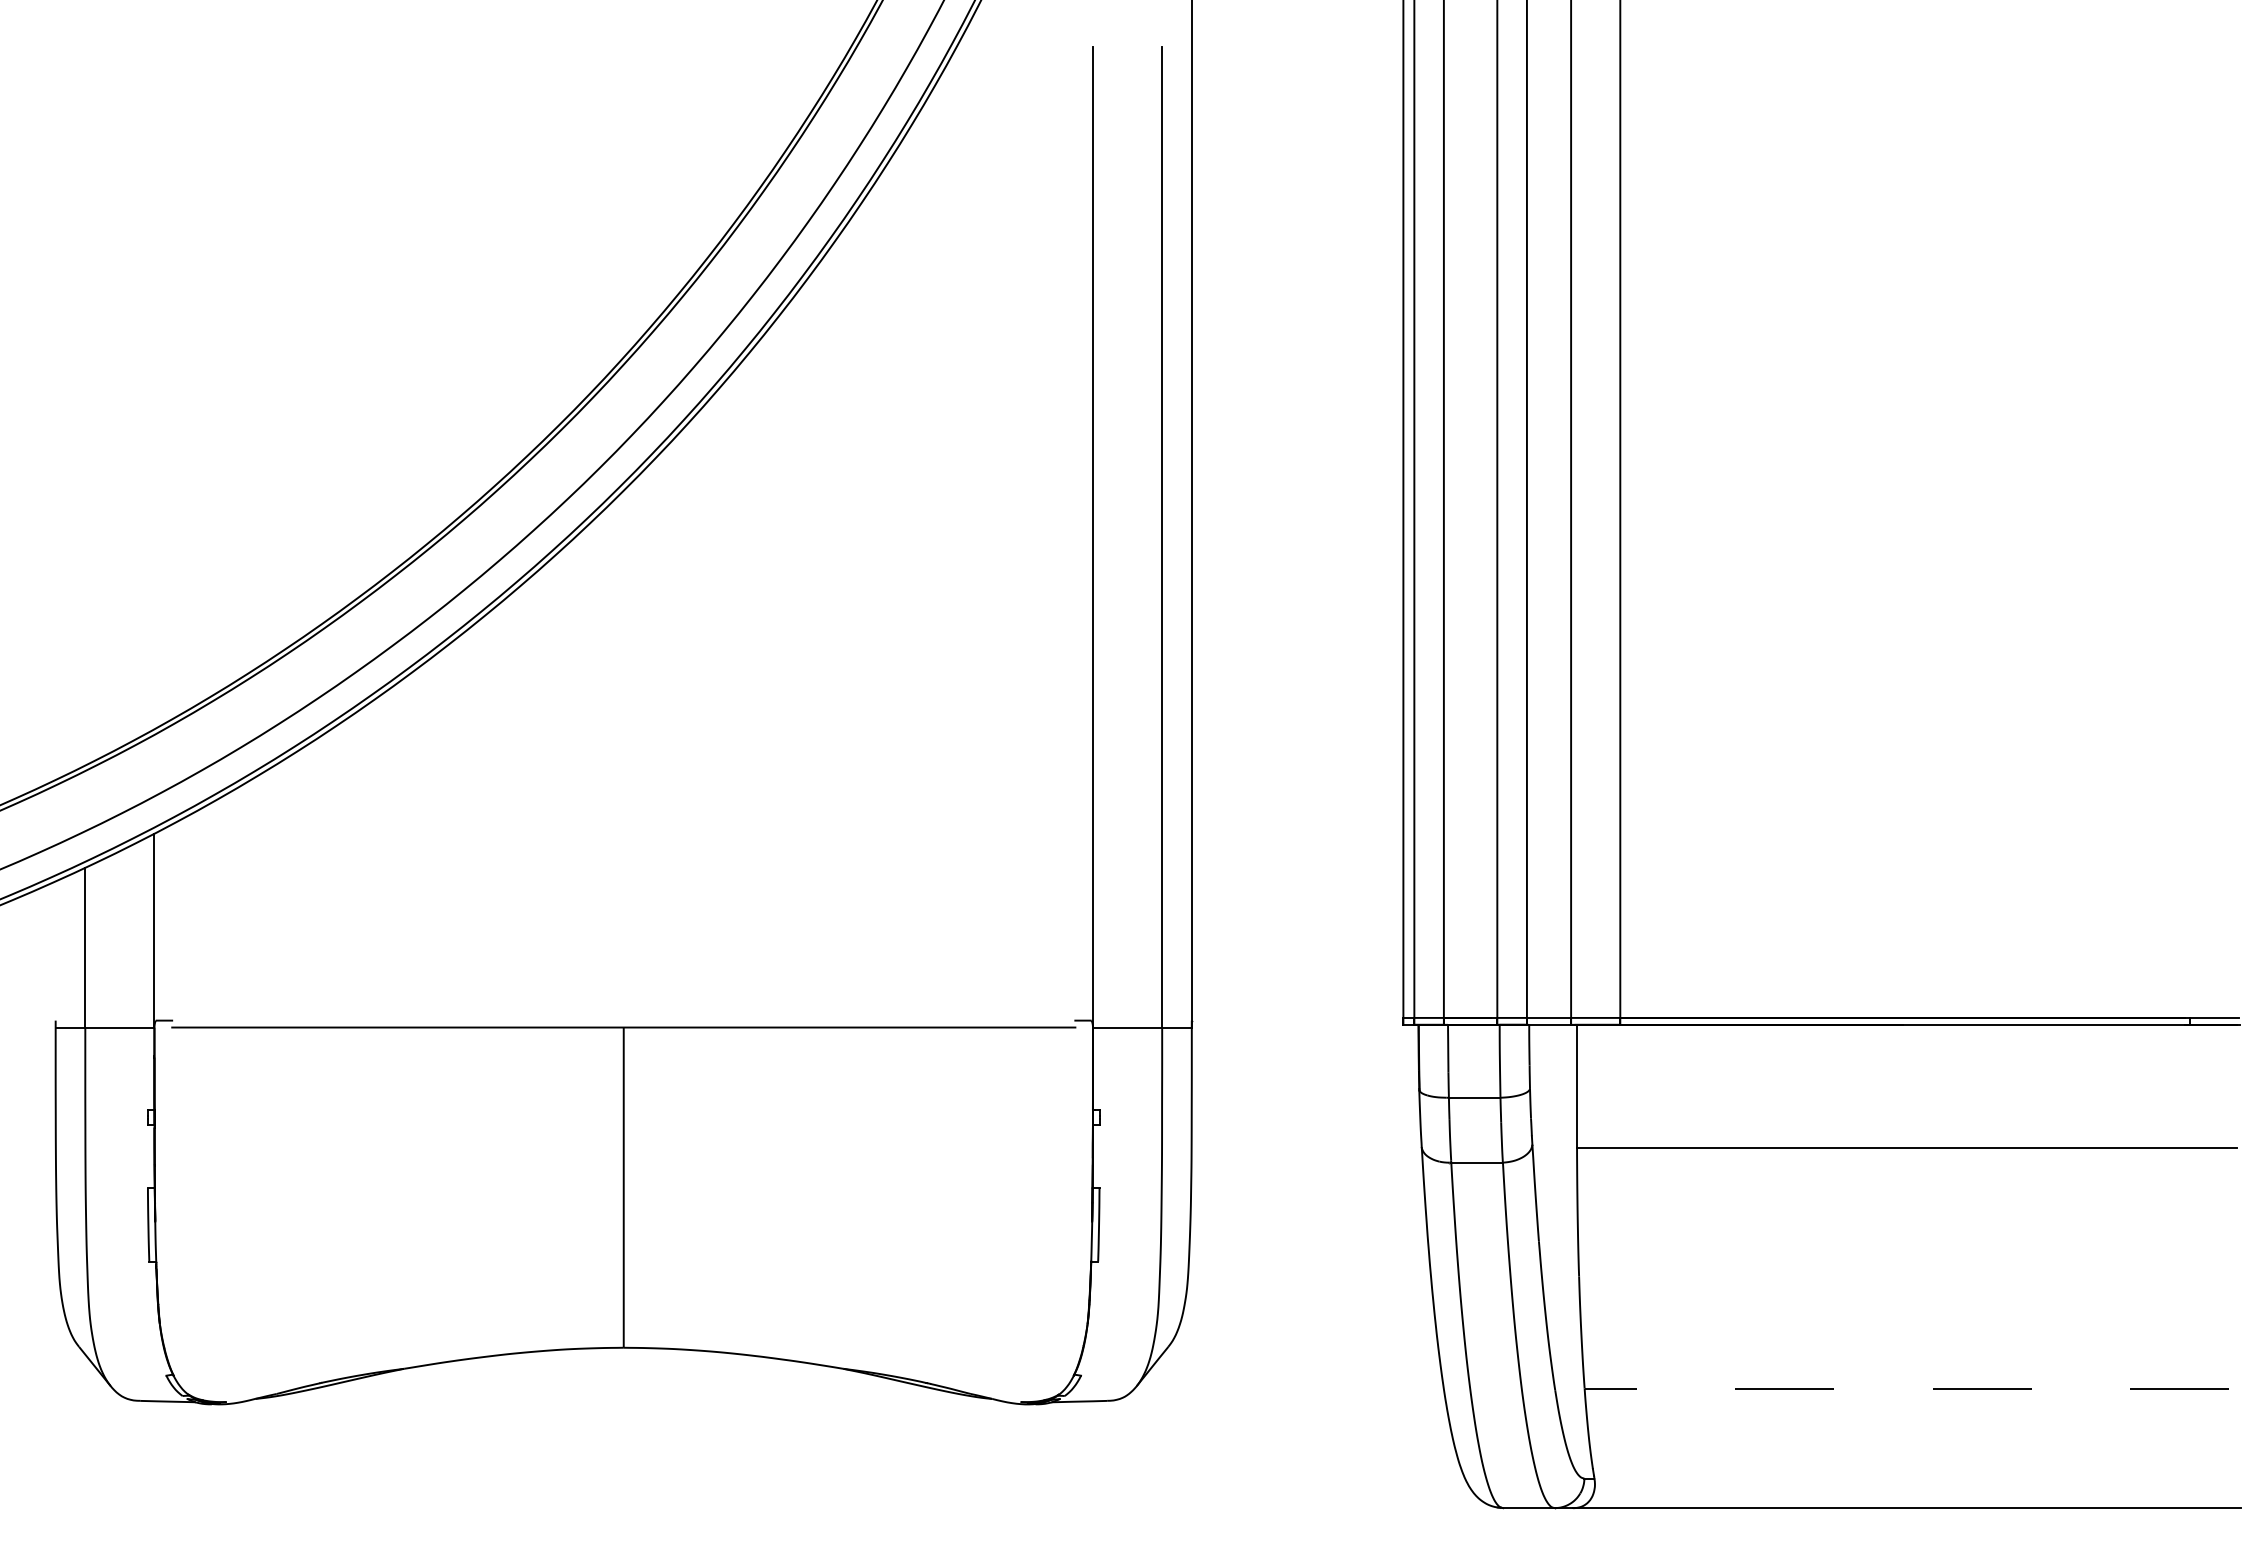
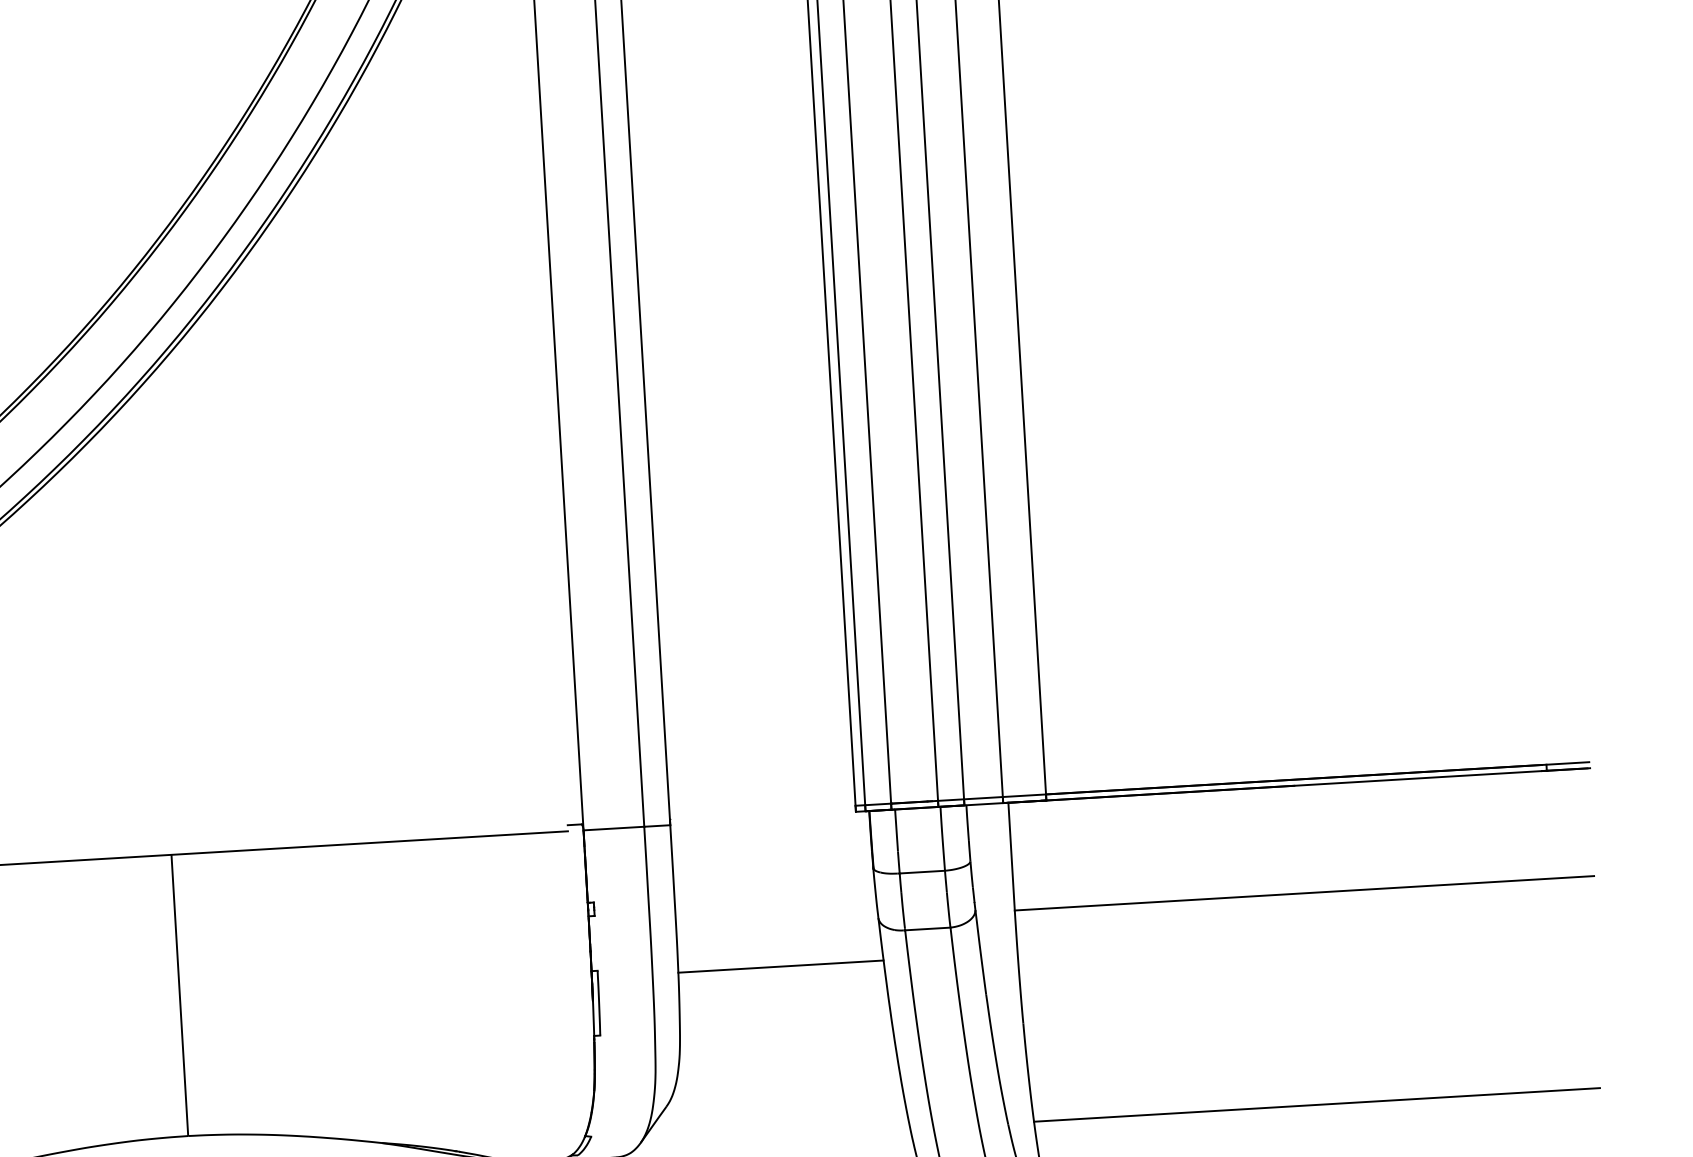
line: (1307, 1195) -> (780, 966), added
line: (1906, 1388) -> (1316, 1104), dashed -> solid

